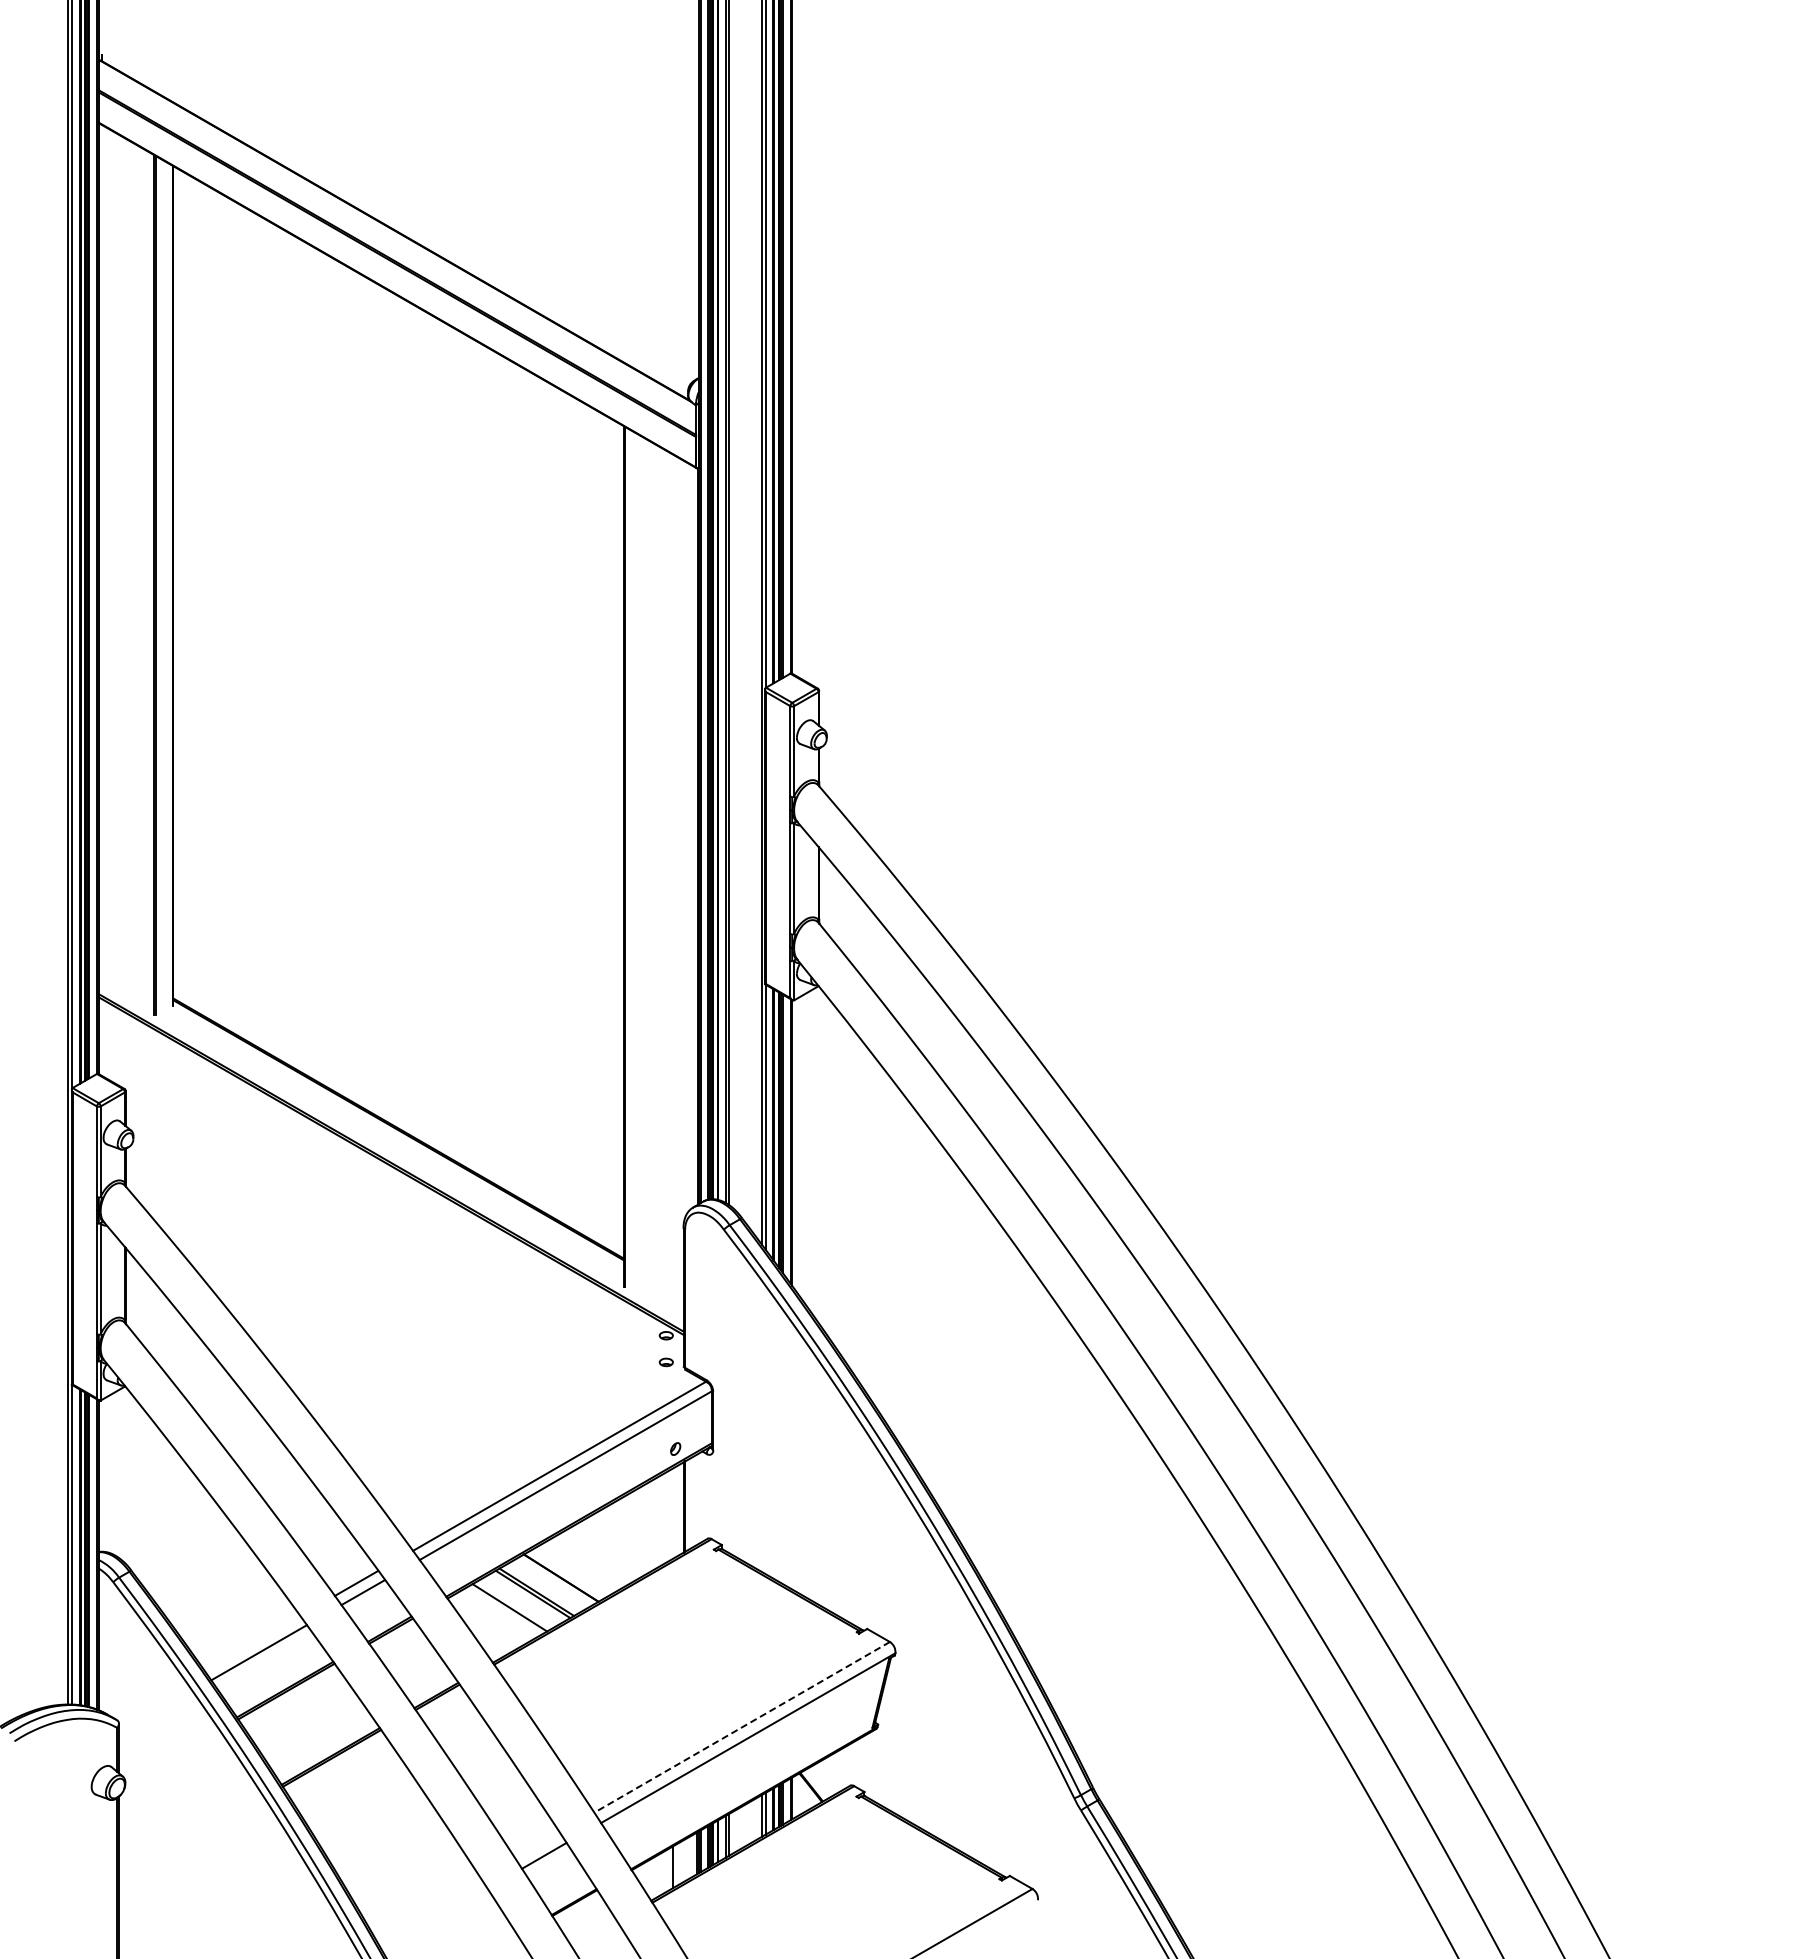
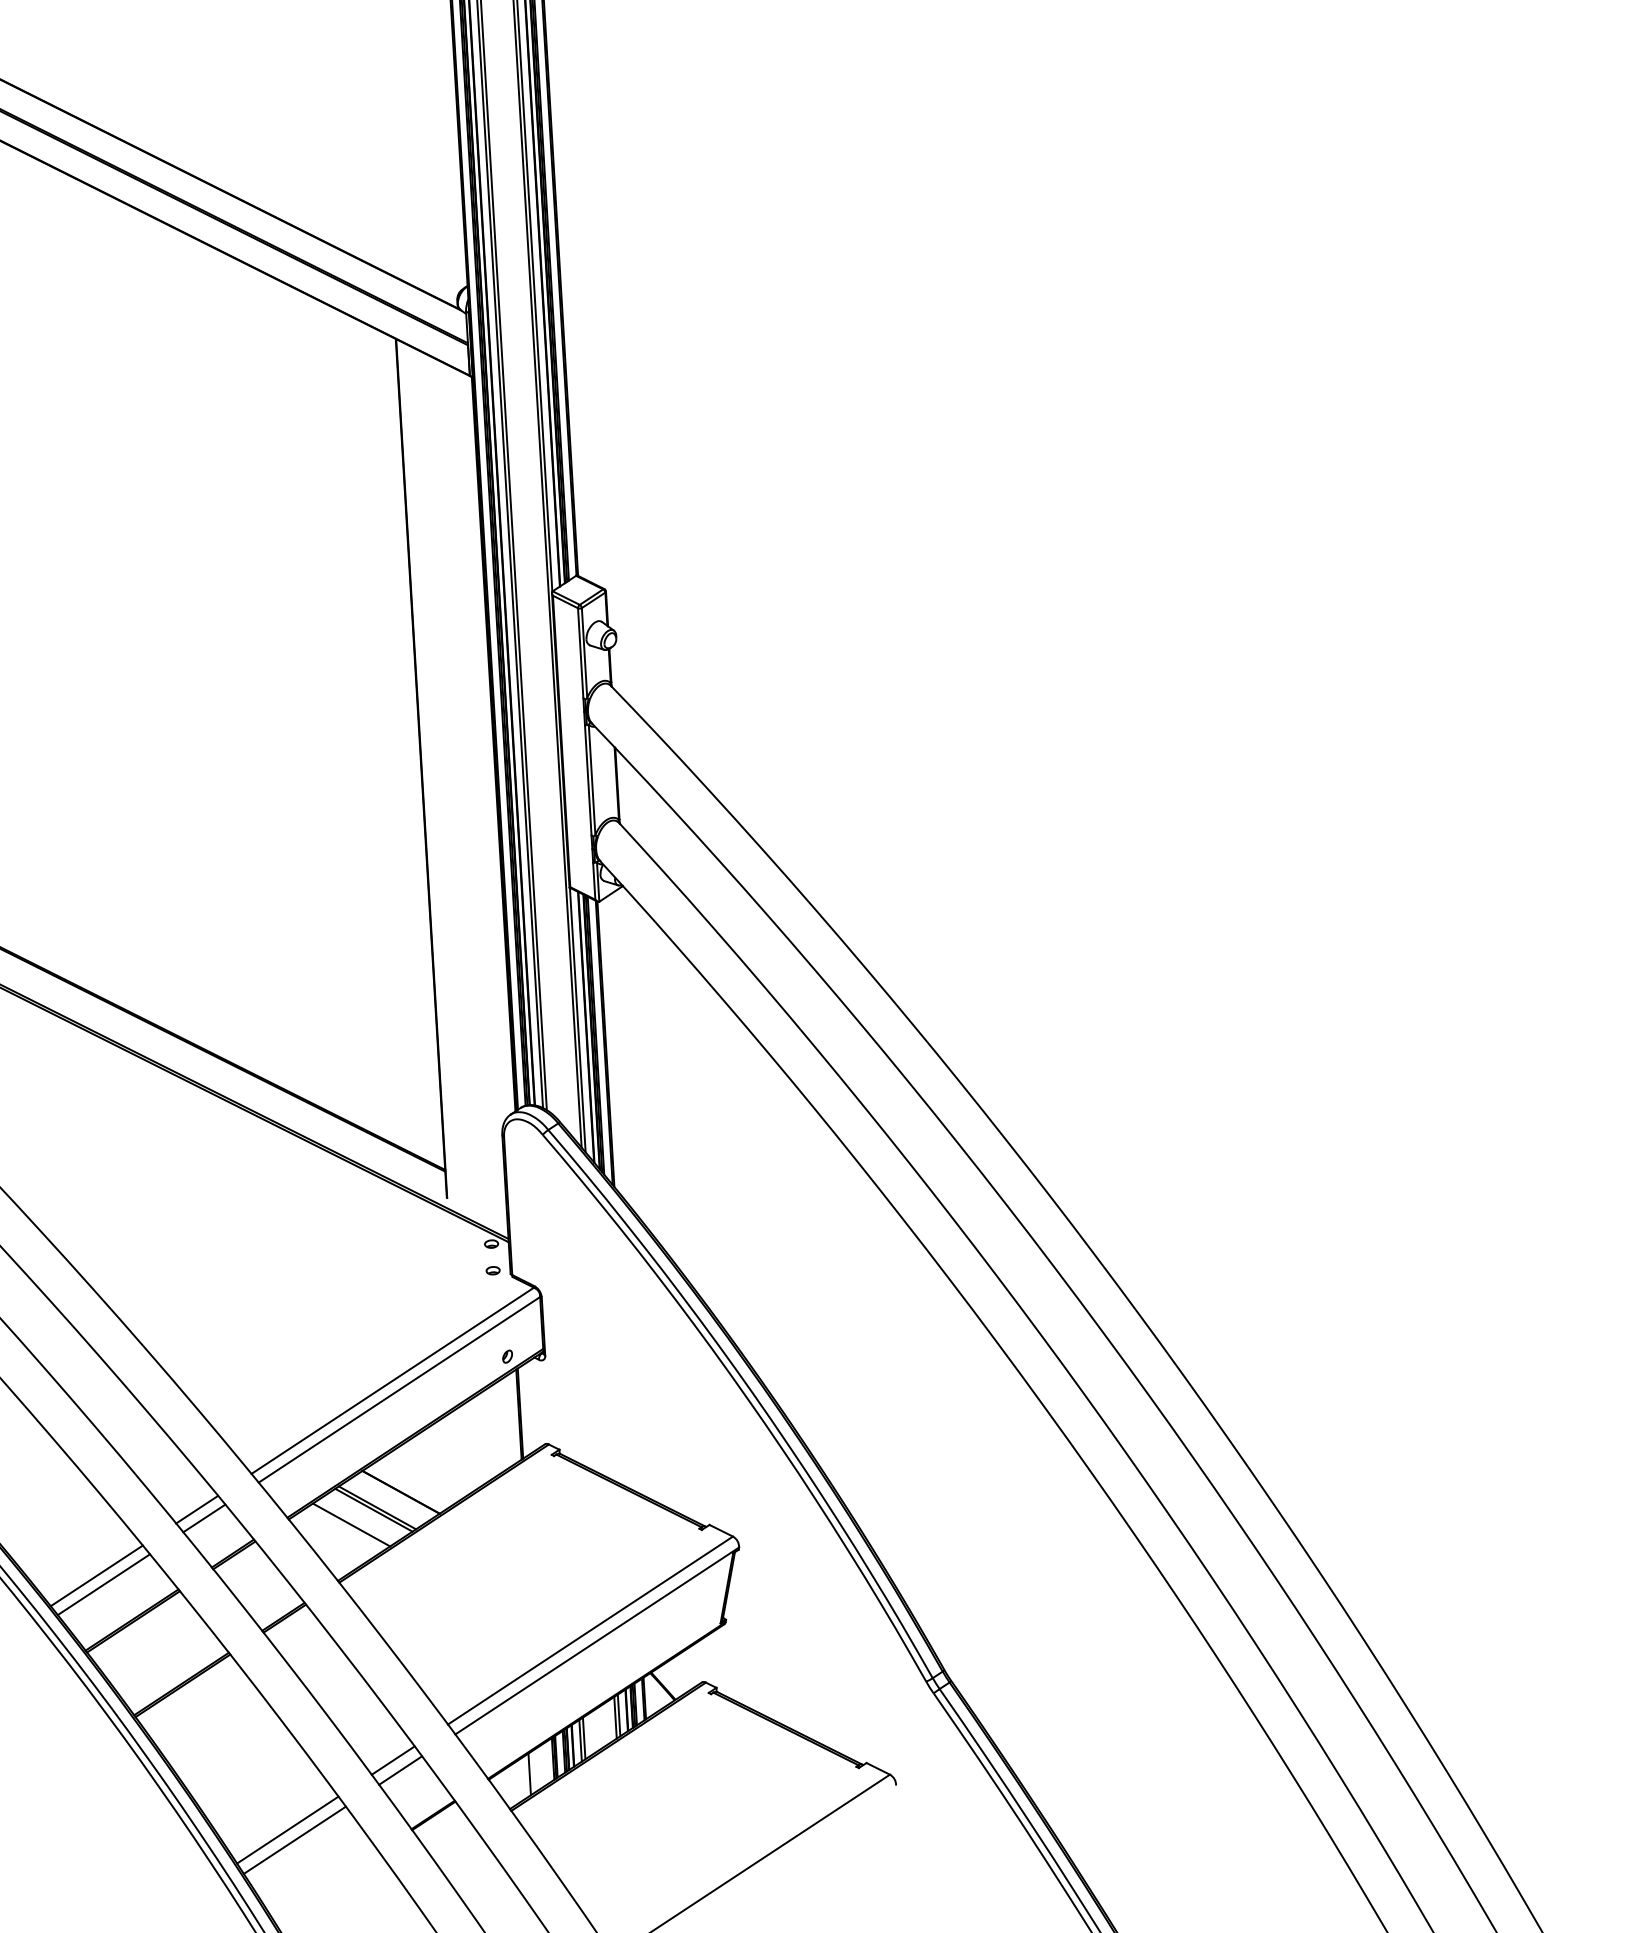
line: (252, 1643) -> (96, 1575), added
line: (742, 1727) -> (590, 1630), dashed -> solid
line: (537, 1845) -> (393, 1760), added
line: (427, 1908) -> (287, 1830), added
line: (434, 1918) -> (294, 1839), added

